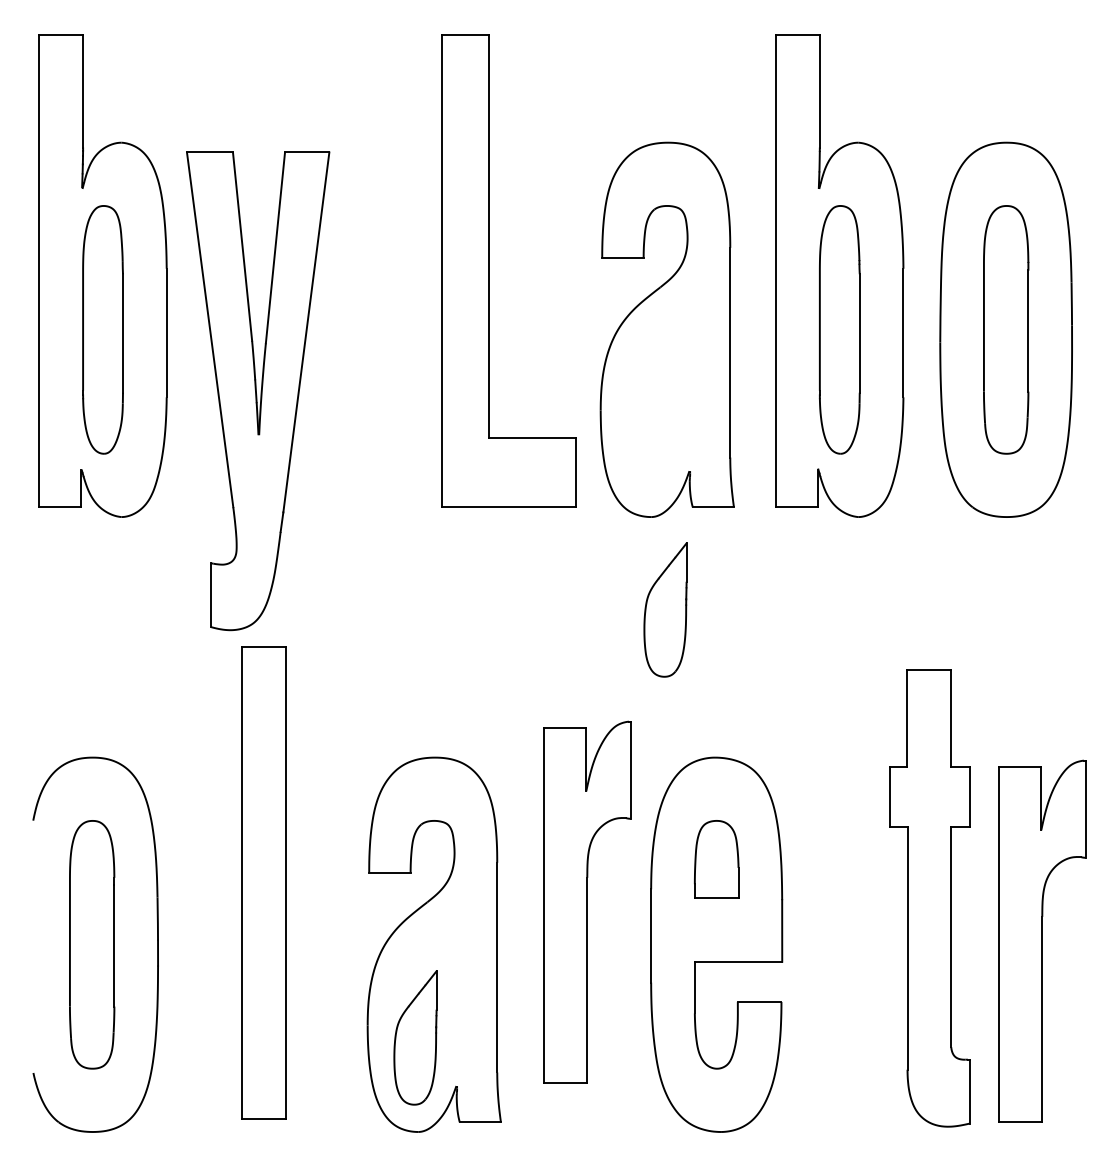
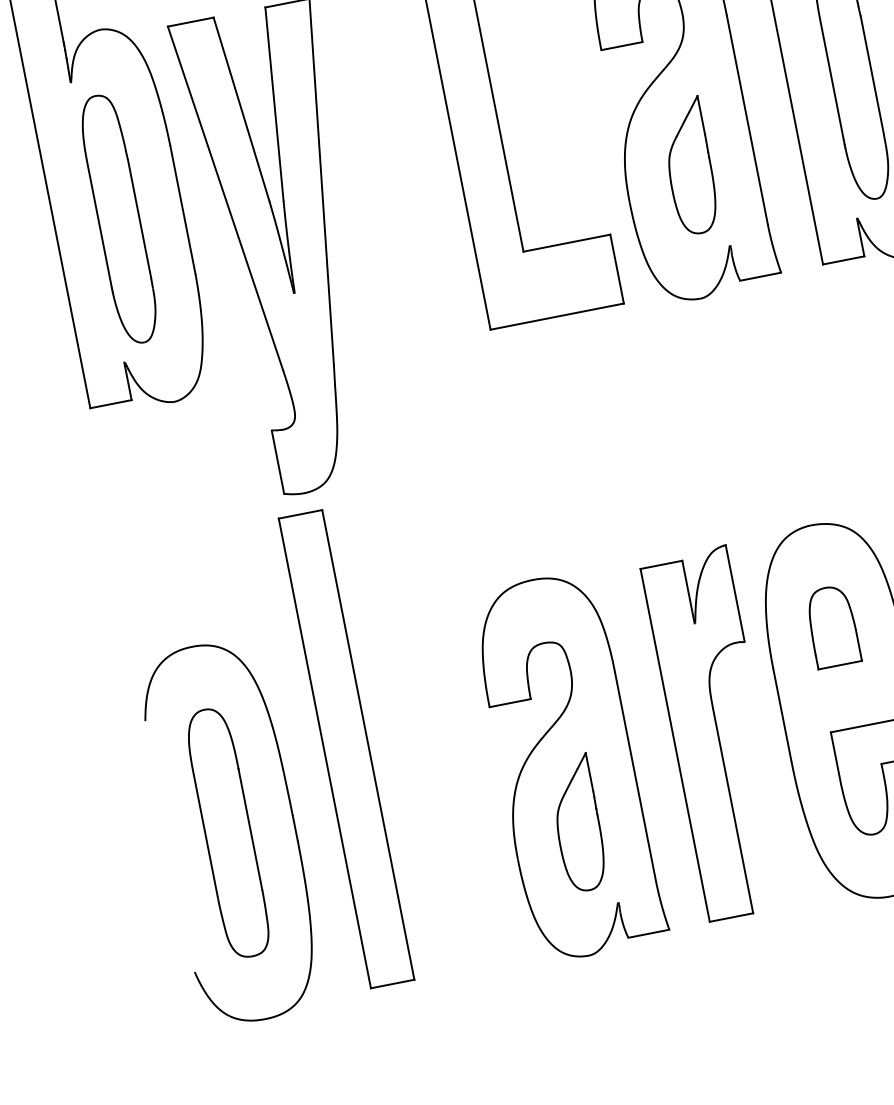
part: (665, 609) -> (689, 165), moved
part: (263, 882) -> (346, 748), moved
part: (587, 901) -> (717, 732), moved
part: (415, 1037) -> (577, 823), moved

